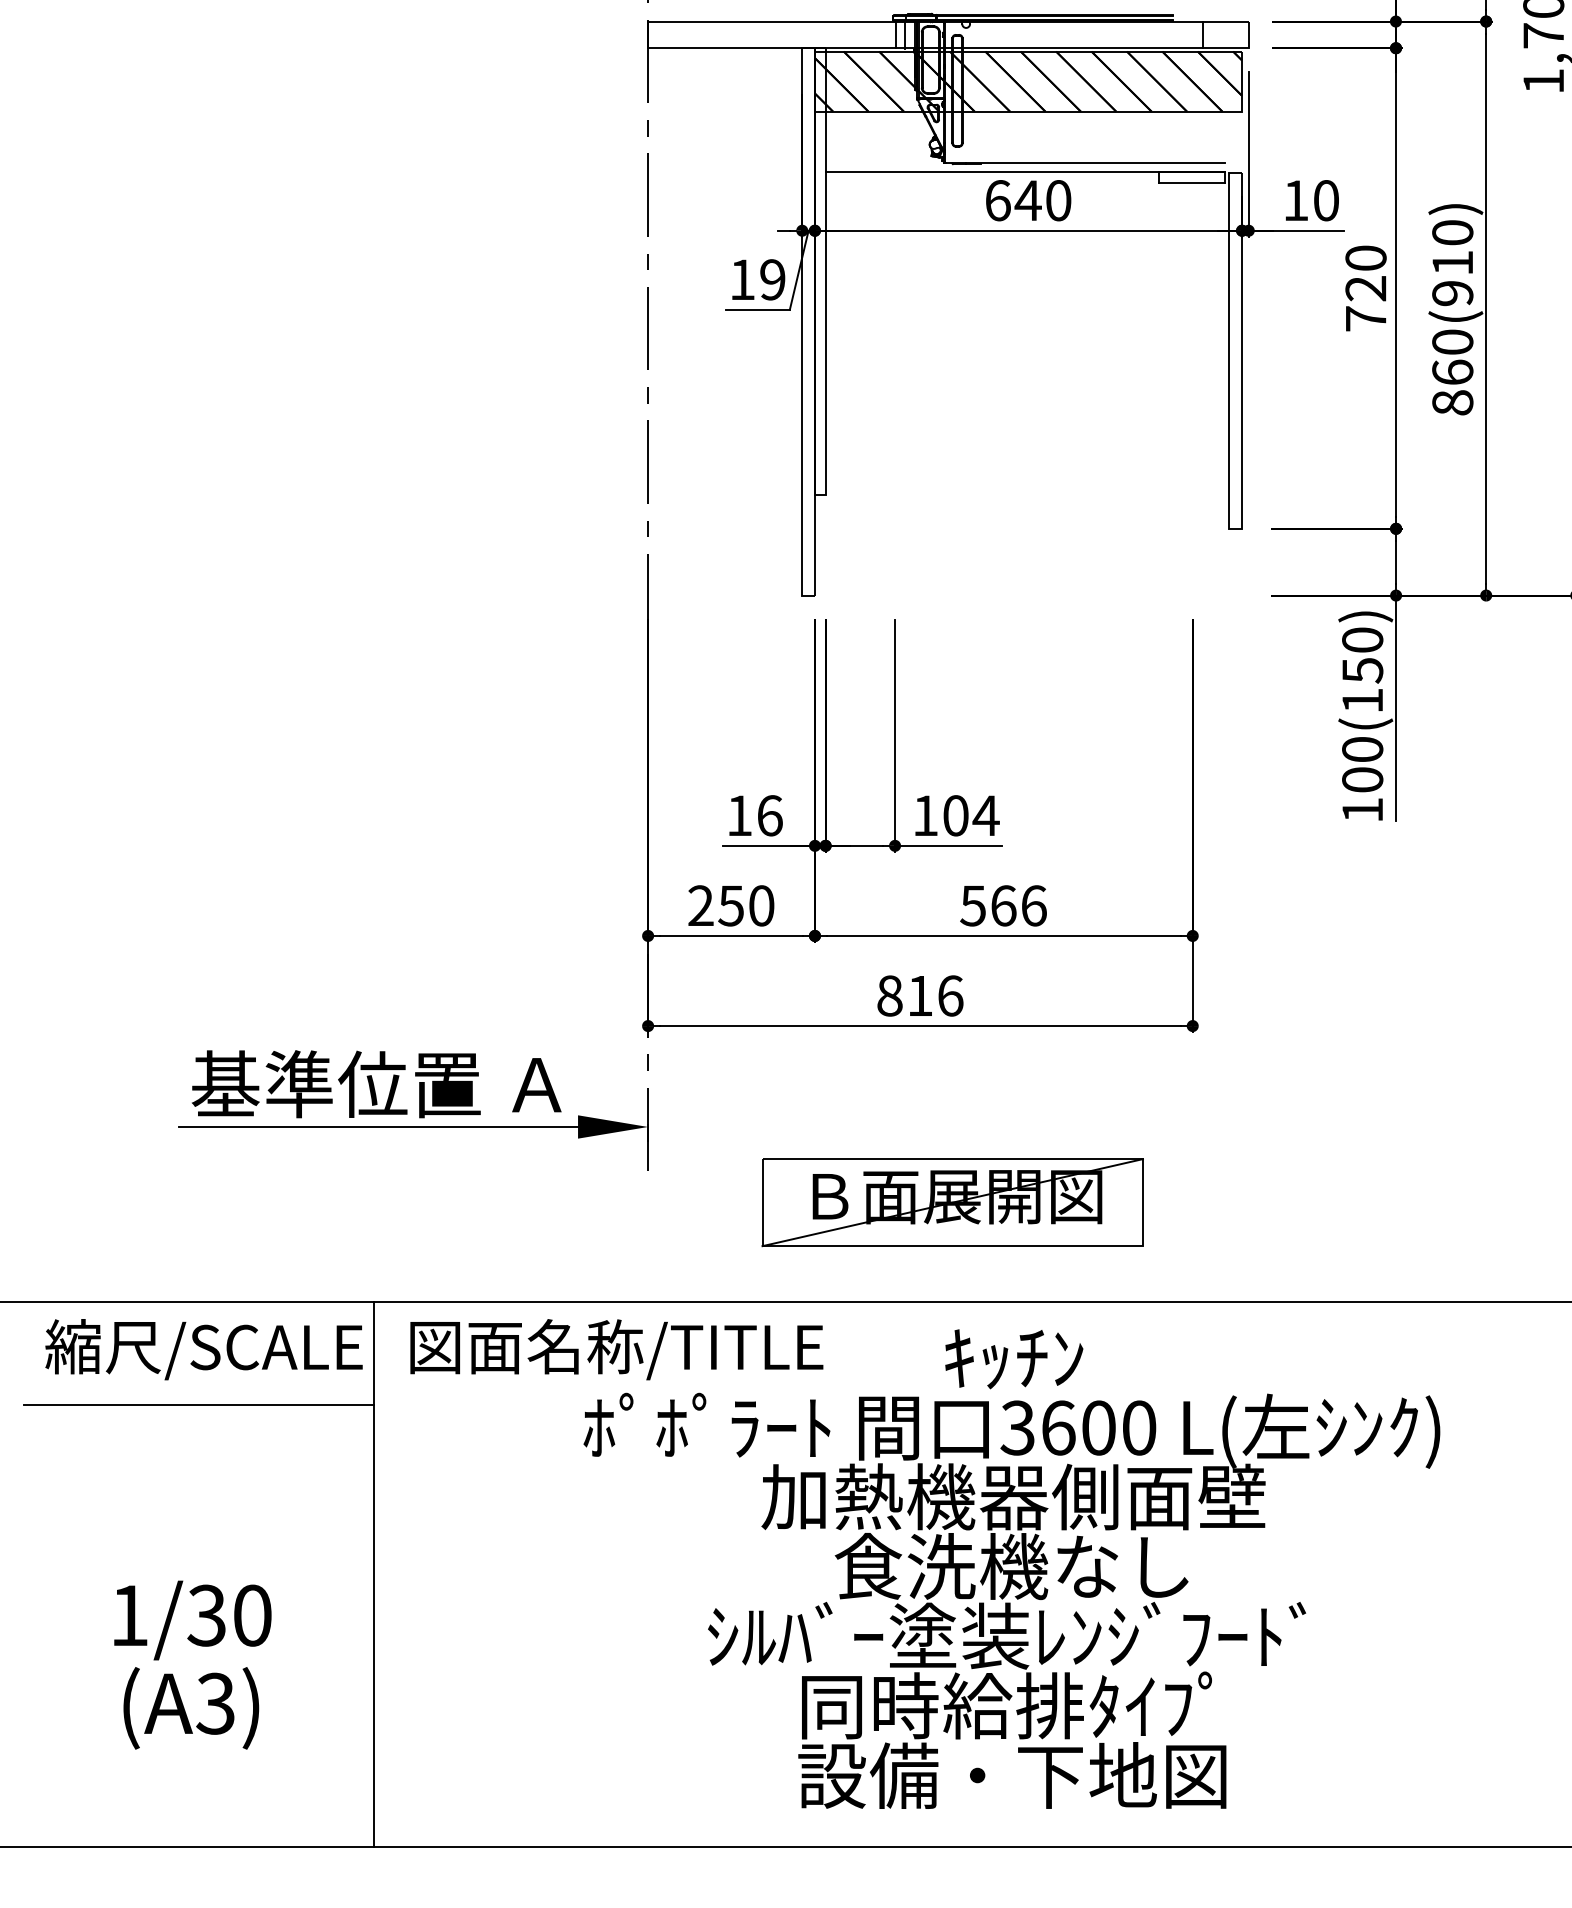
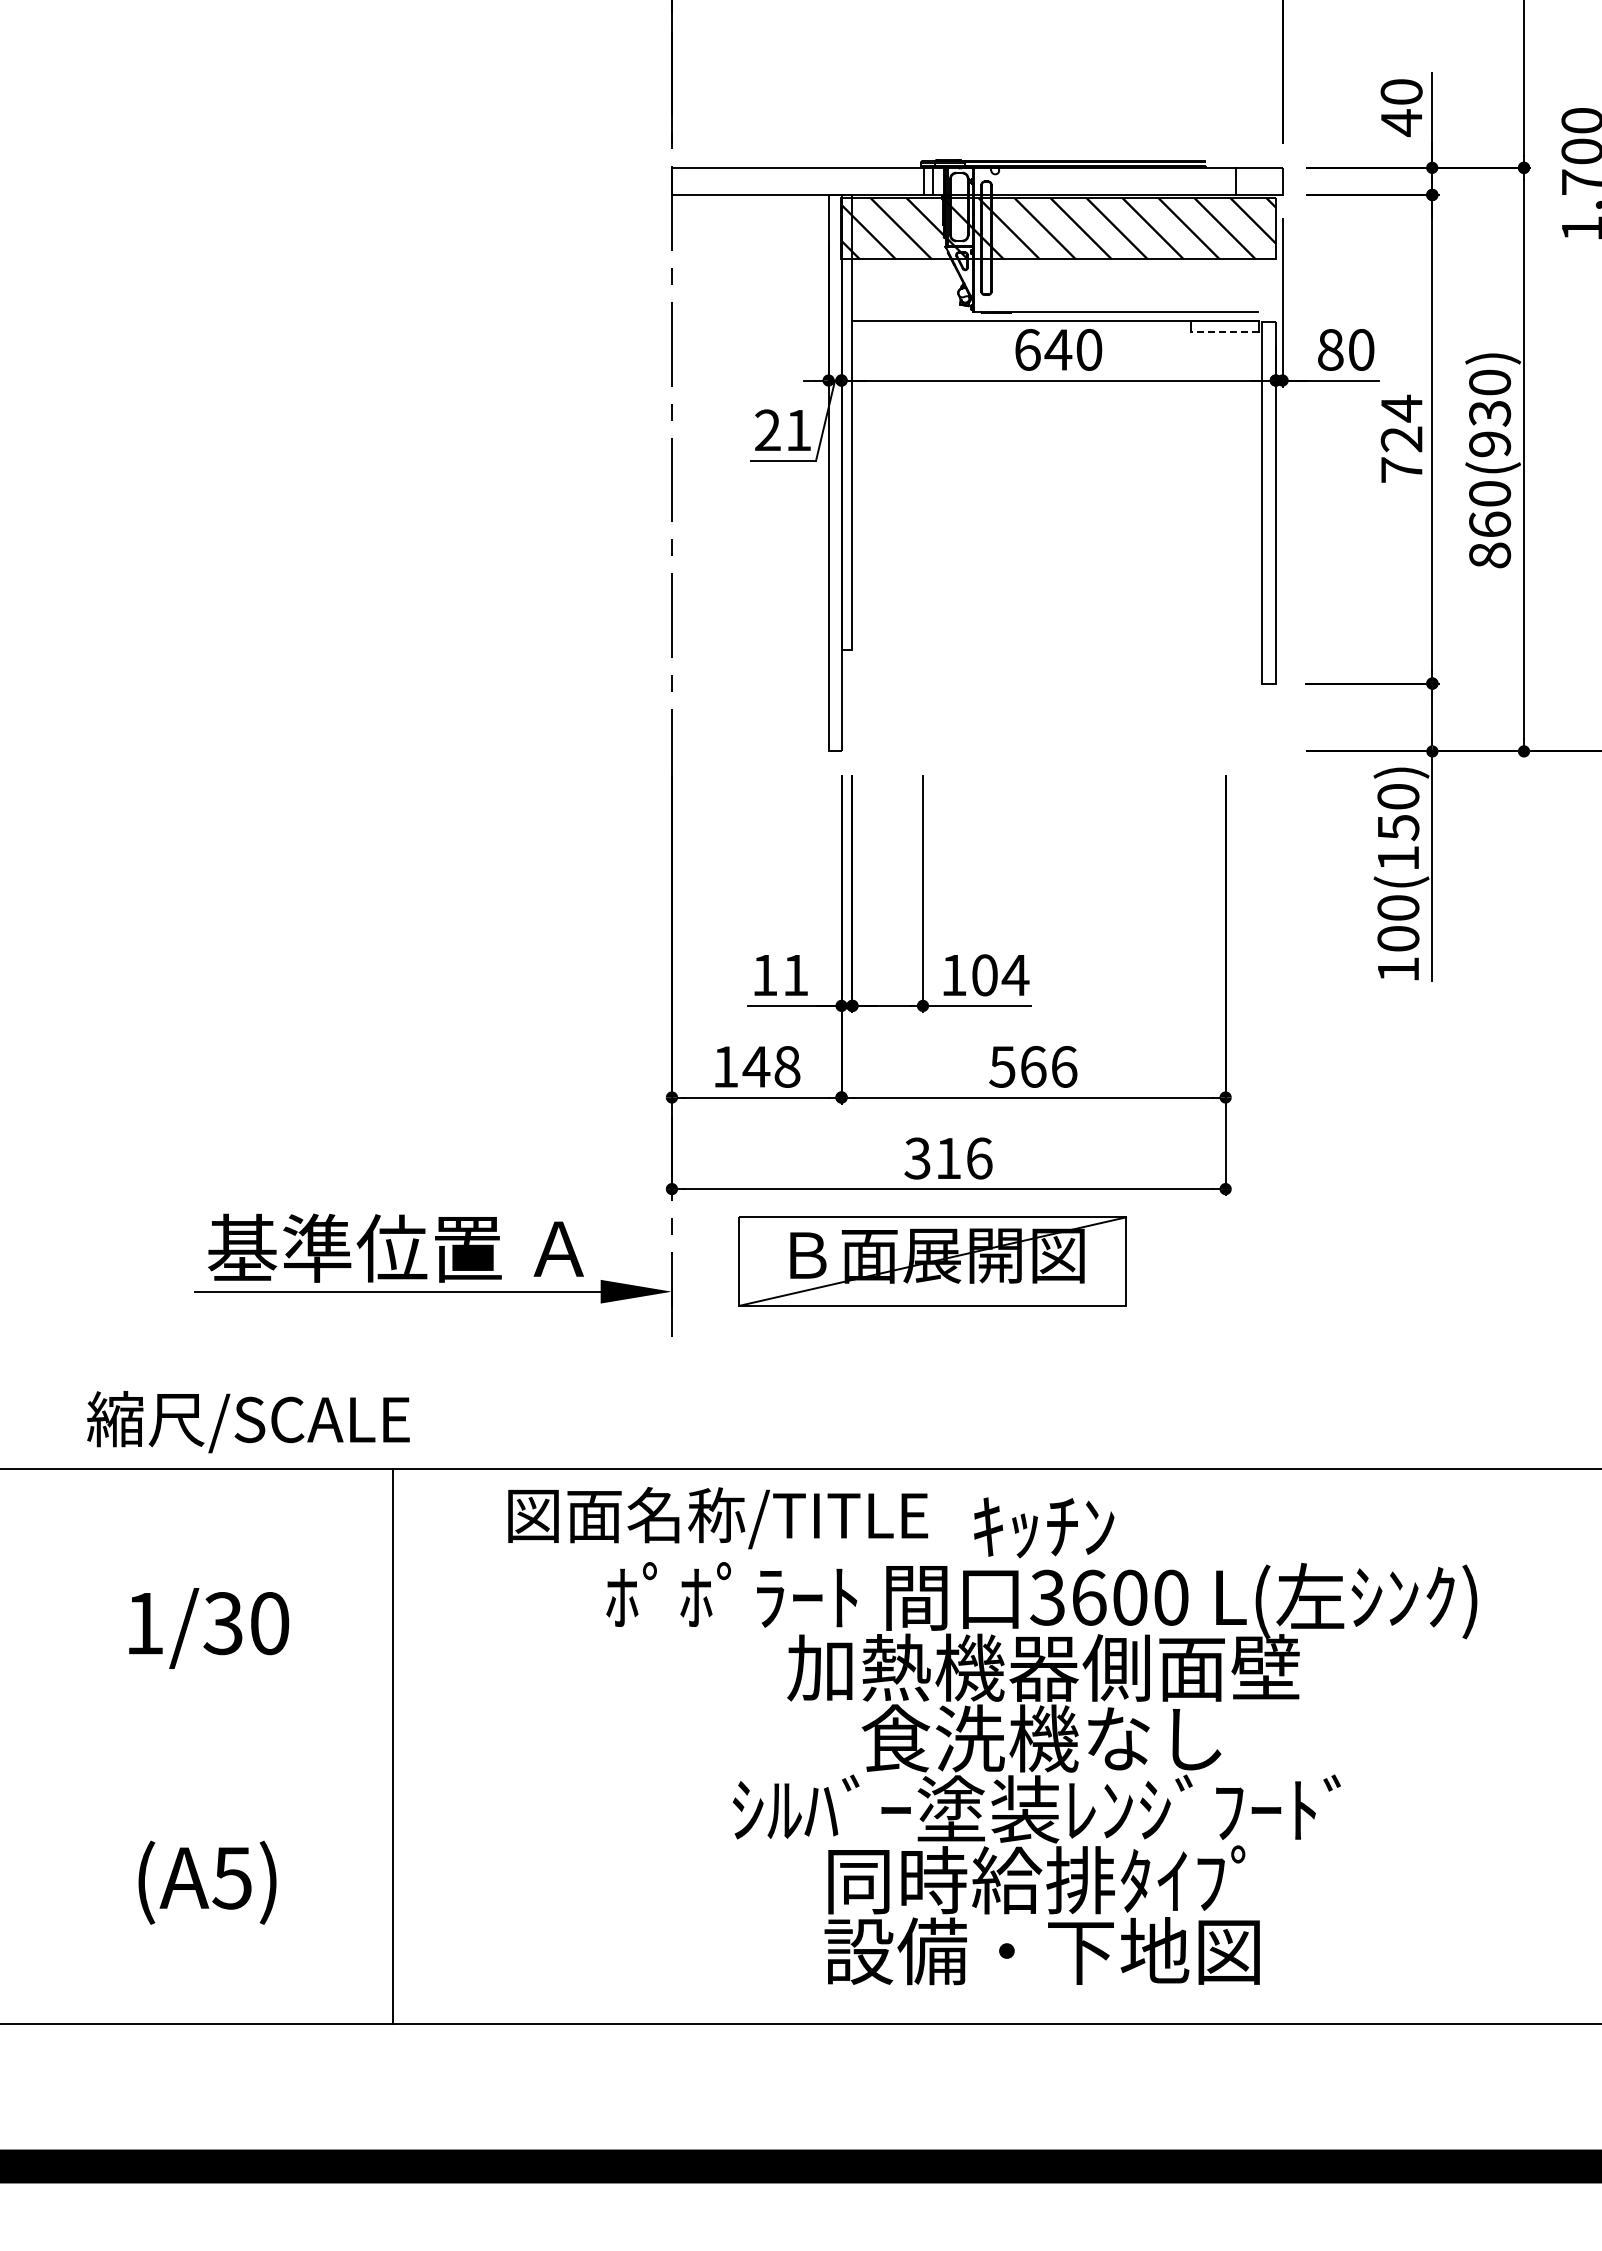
line: (1191, 183) -> (1224, 332), solid -> dashed
text: (1295, 200) -> (1330, 349), 10 -> 80
text: (1365, 258) -> (1401, 408), 720 -> 724
text: (1453, 263) -> (1490, 413), 860(910) -> 860(930)
text: (757, 279) -> (783, 430), 19 -> 21
text: (769, 815) -> (795, 975), 16 -> 11
text: (731, 905) -> (756, 1066), 250 -> 148
text: (889, 995) -> (917, 1158), 816 -> 316
part: (952, 1202) -> (932, 1261), moved
text: (204, 1350) -> (248, 1422), moved
text: (617, 1350) -> (718, 1518), moved
line: (199, 1405) -> (215, 1574), removed
text: (193, 1620) -> (209, 1628), moved
text: (214, 1703) -> (231, 1877), (A3) -> (A5)

